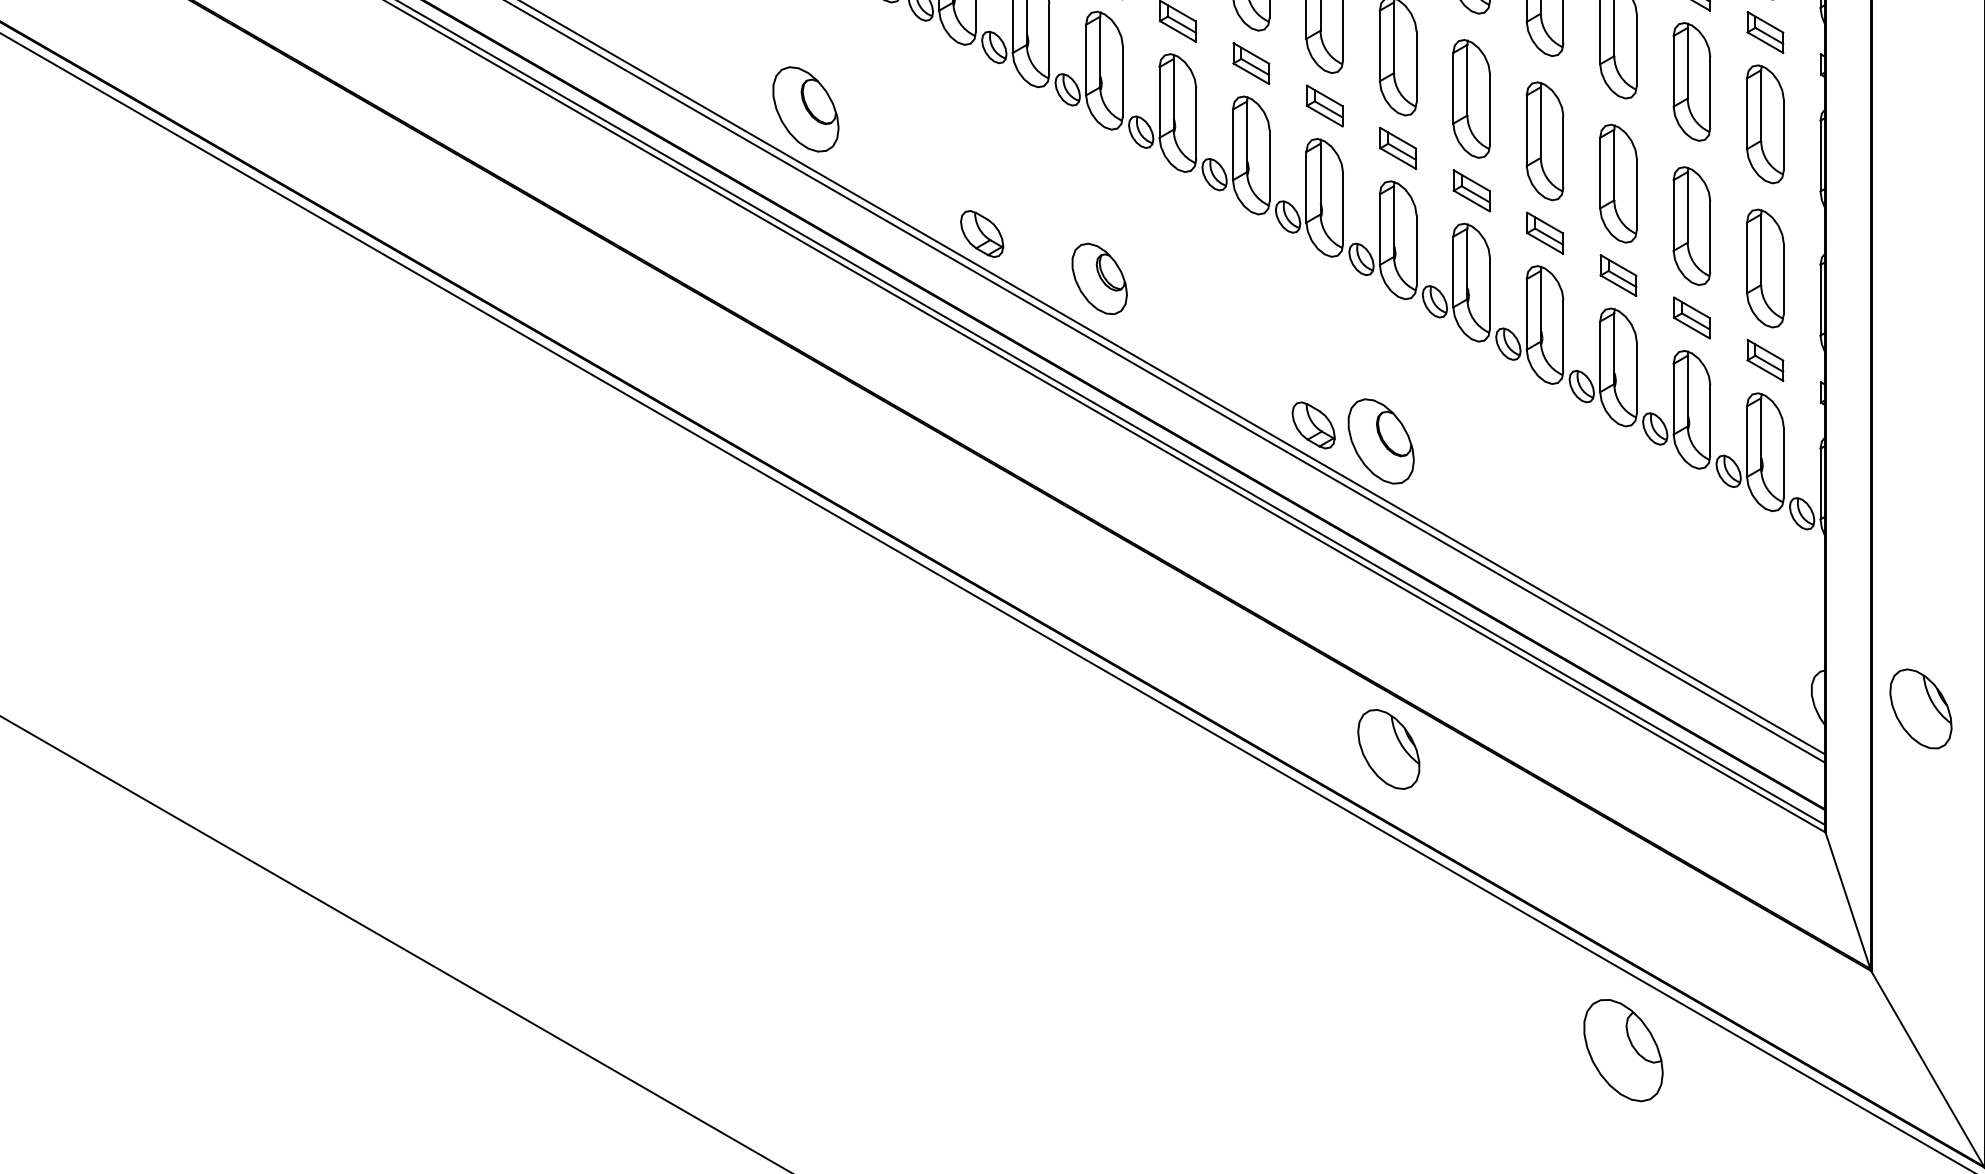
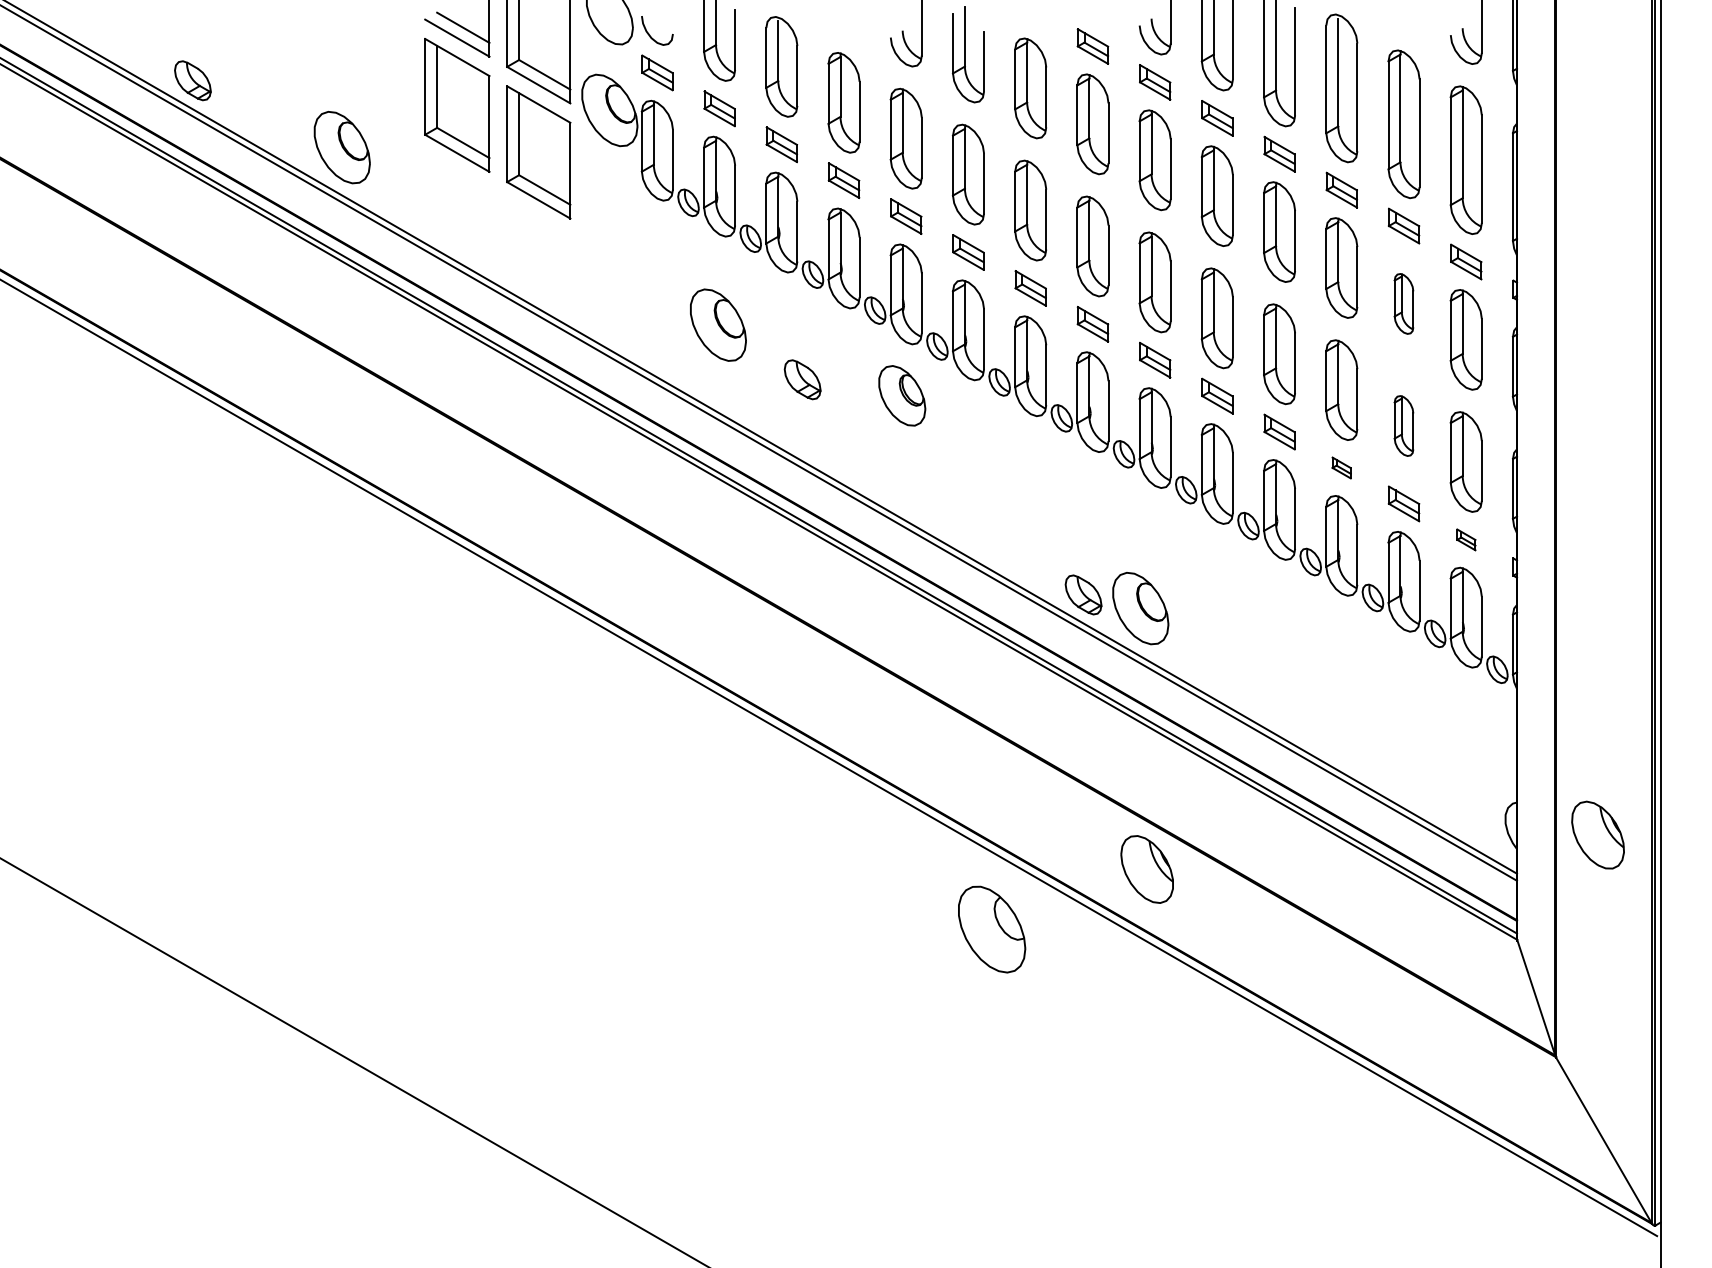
part: (1691, 81) -> (1403, 303), size x0.6
part: (806, 108) -> (718, 324), moved
part: (1691, 225) -> (1403, 425), size x0.6
part: (981, 233) -> (802, 379), moved
part: (1618, 274) -> (1341, 467), size x0.6
part: (1099, 278) -> (902, 395), moved
part: (1765, 359) -> (1466, 539), size x0.6
part: (1624, 1050) -> (992, 929), moved

